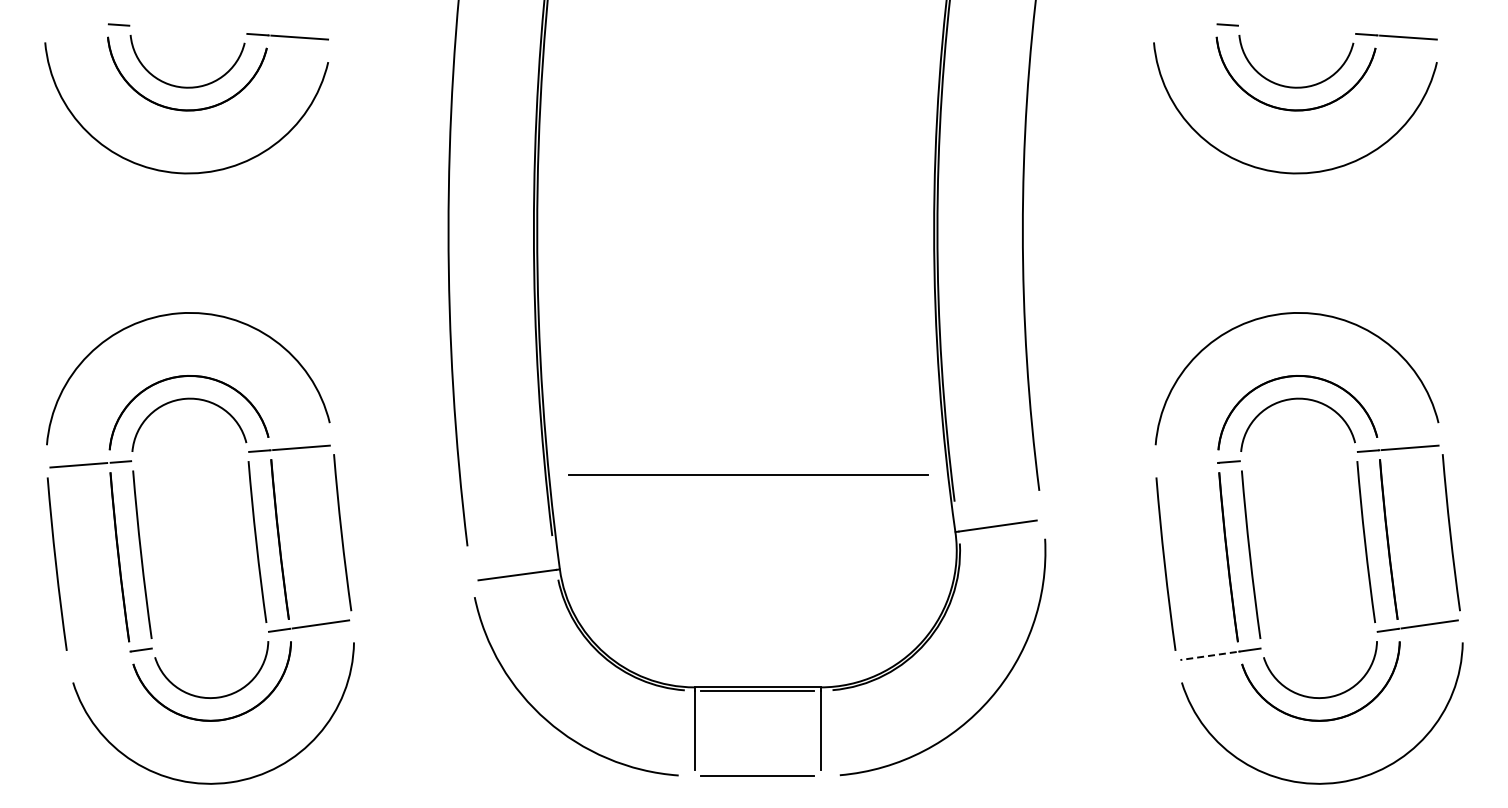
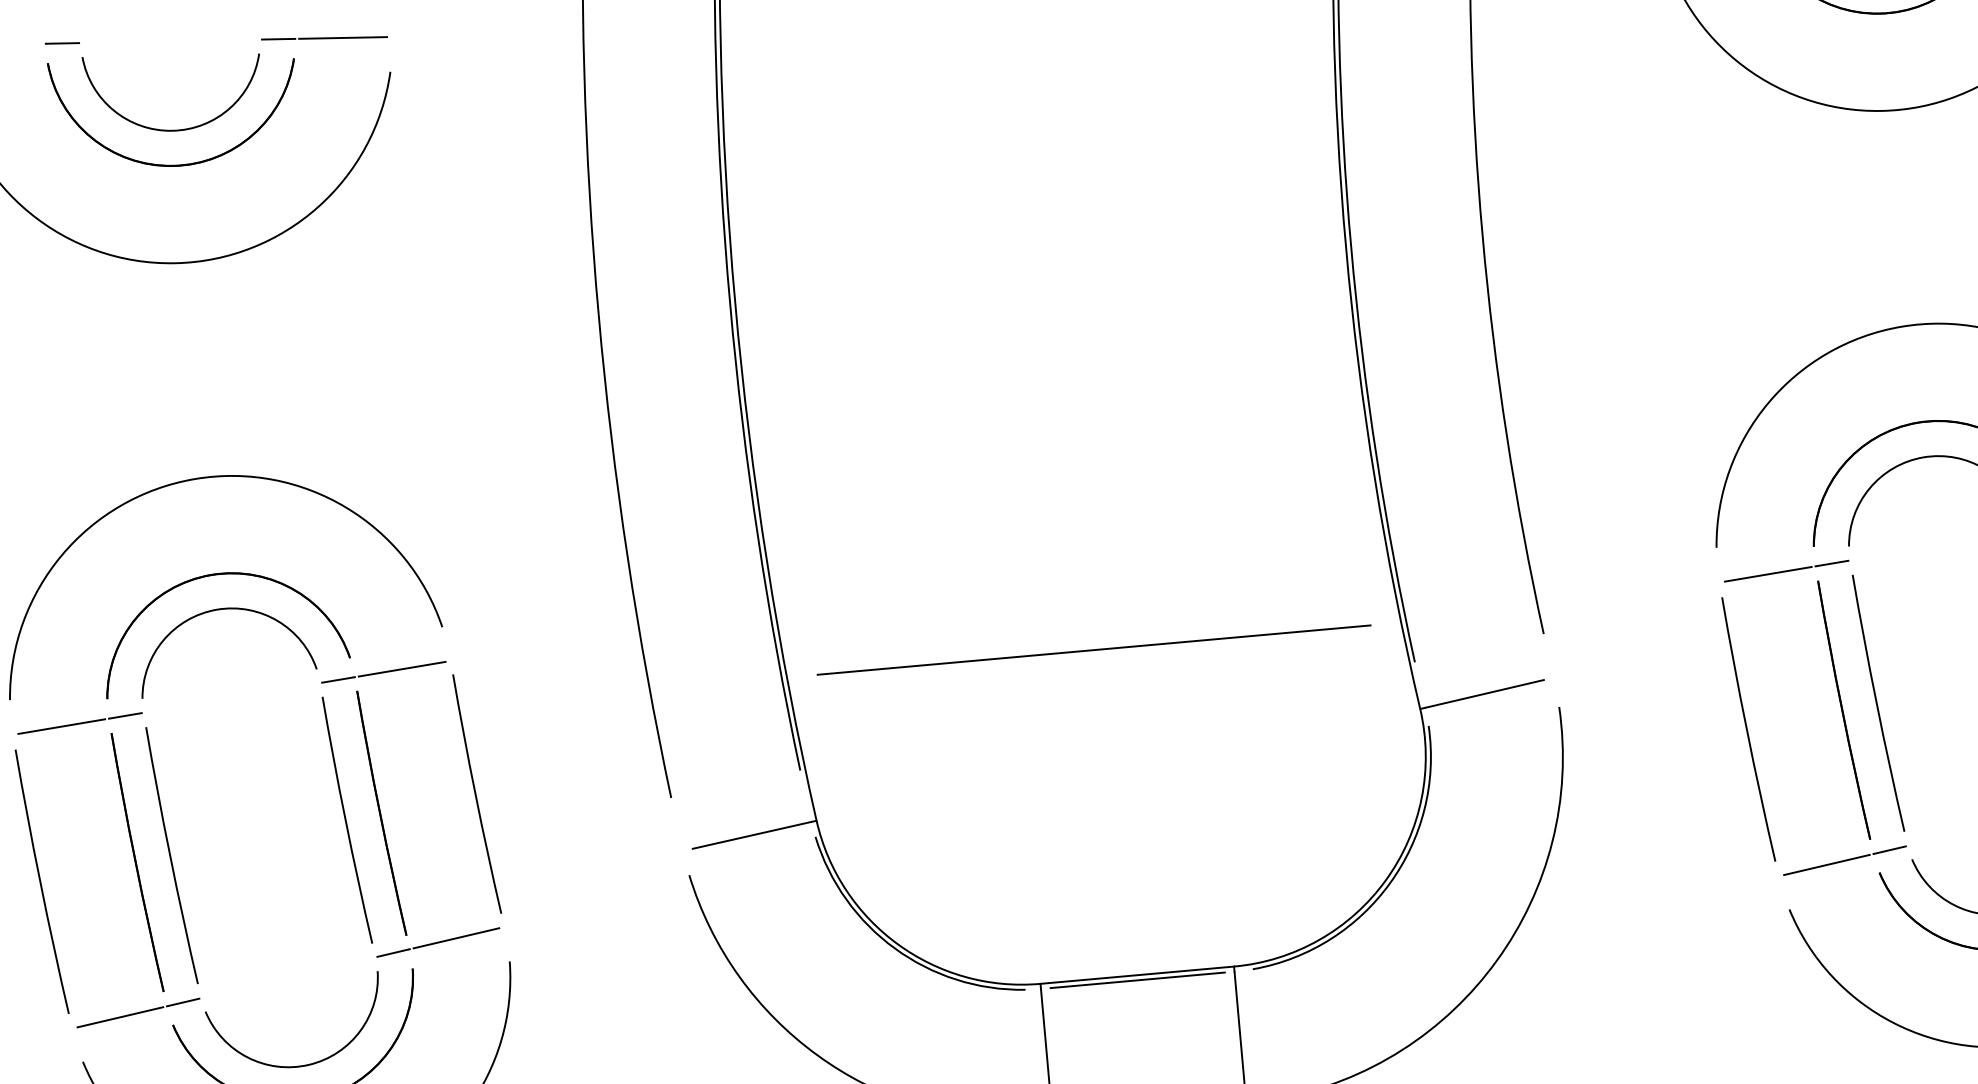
line: (1187, 465) -> (1768, 574), added
line: (99, 655) -> (119, 1016), added
line: (1208, 656) -> (1826, 865), dashed -> solid

